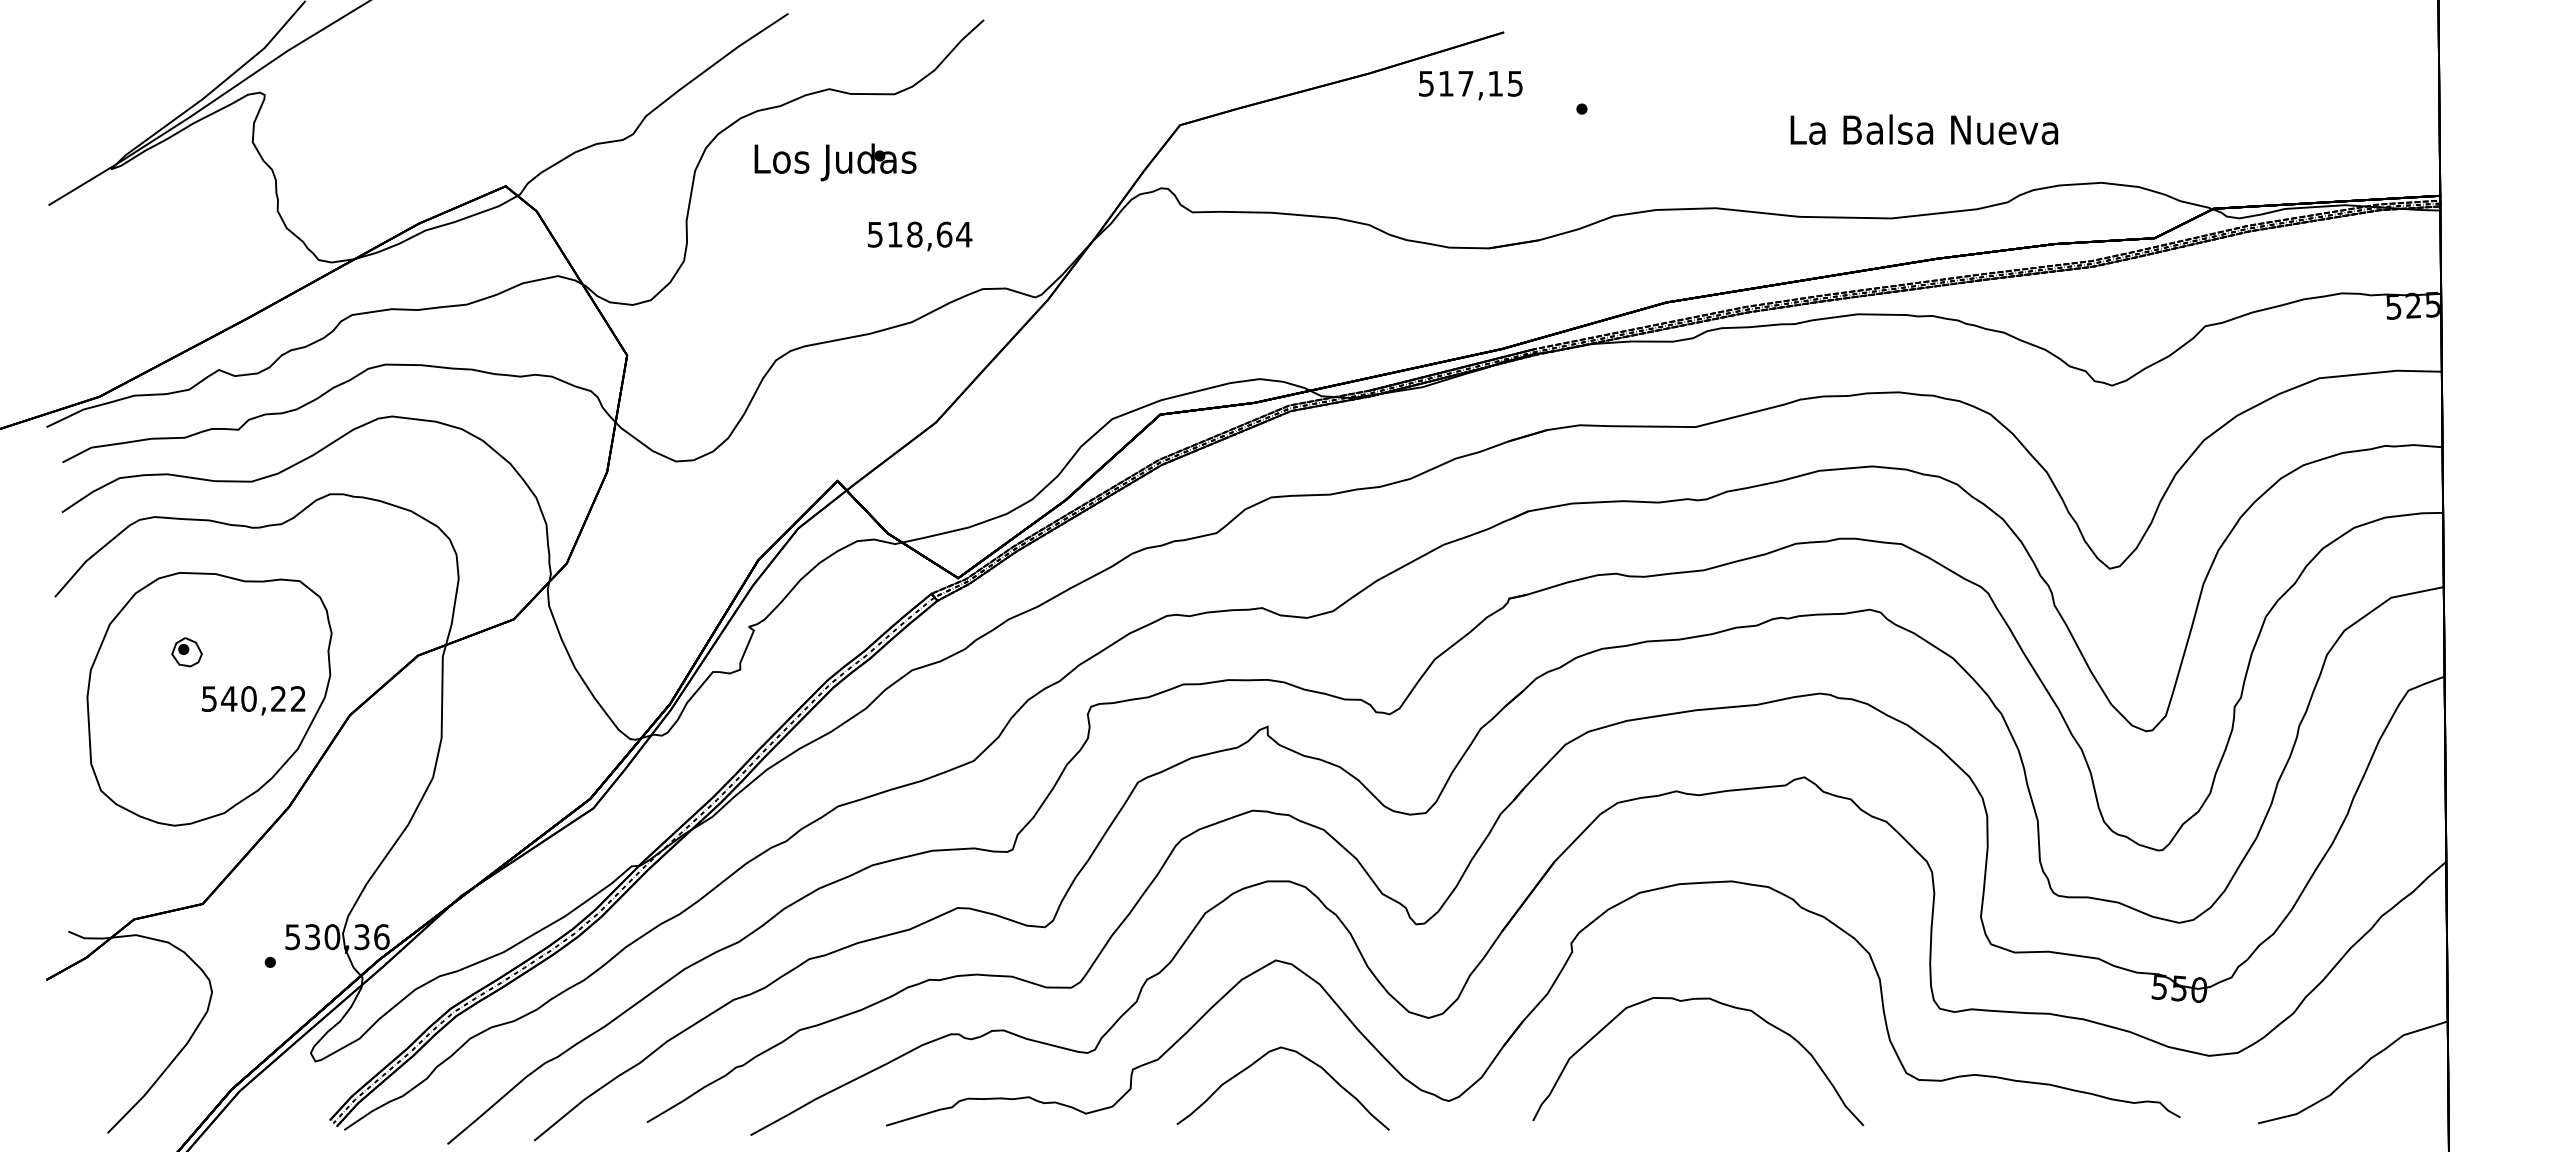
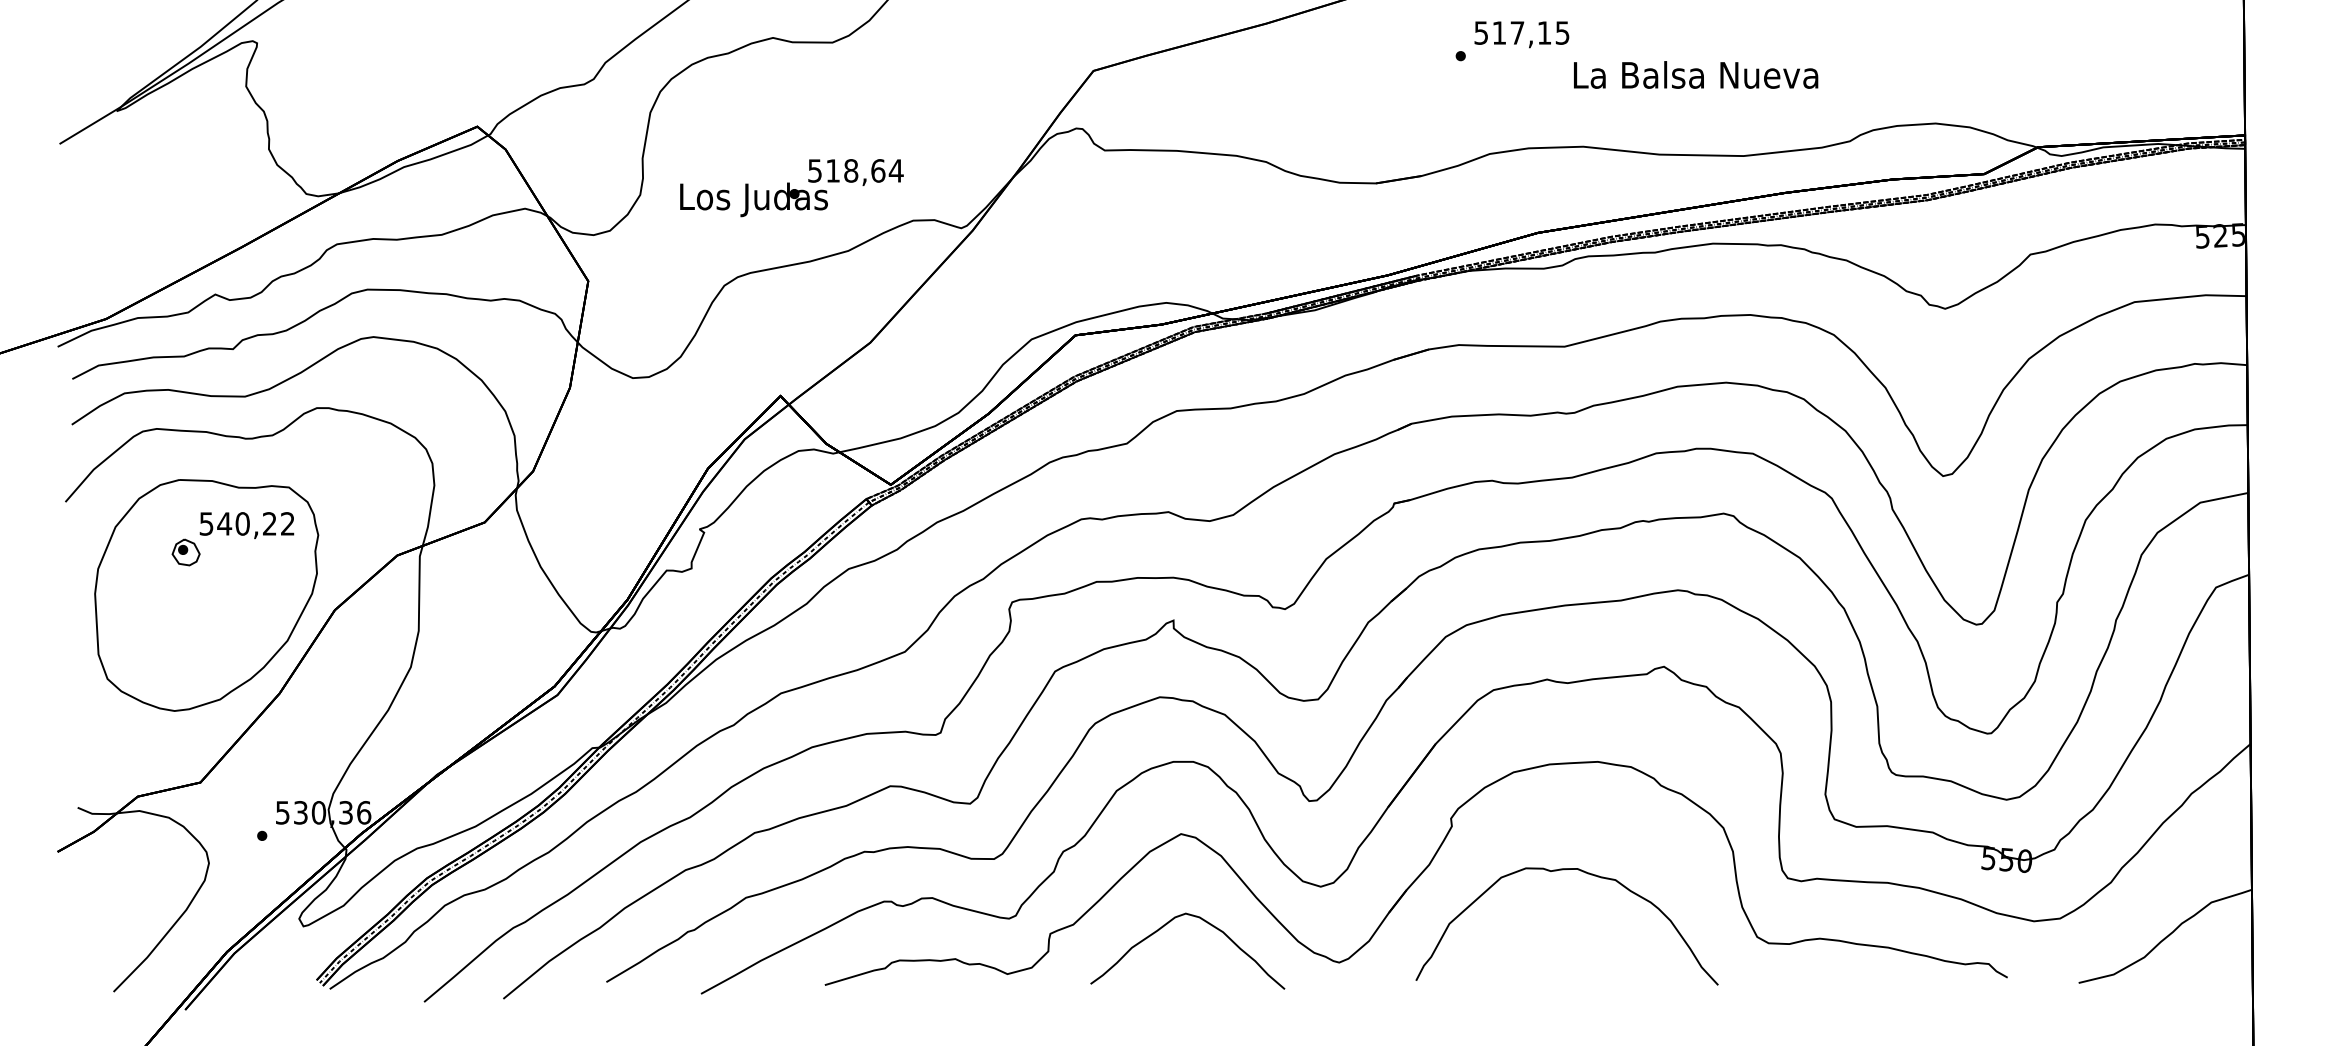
text: (1470, 85) -> (1521, 34), moved
text: (1924, 129) -> (1696, 74), moved
text: (835, 162) -> (754, 199), moved
text: (253, 700) -> (246, 525), moved

